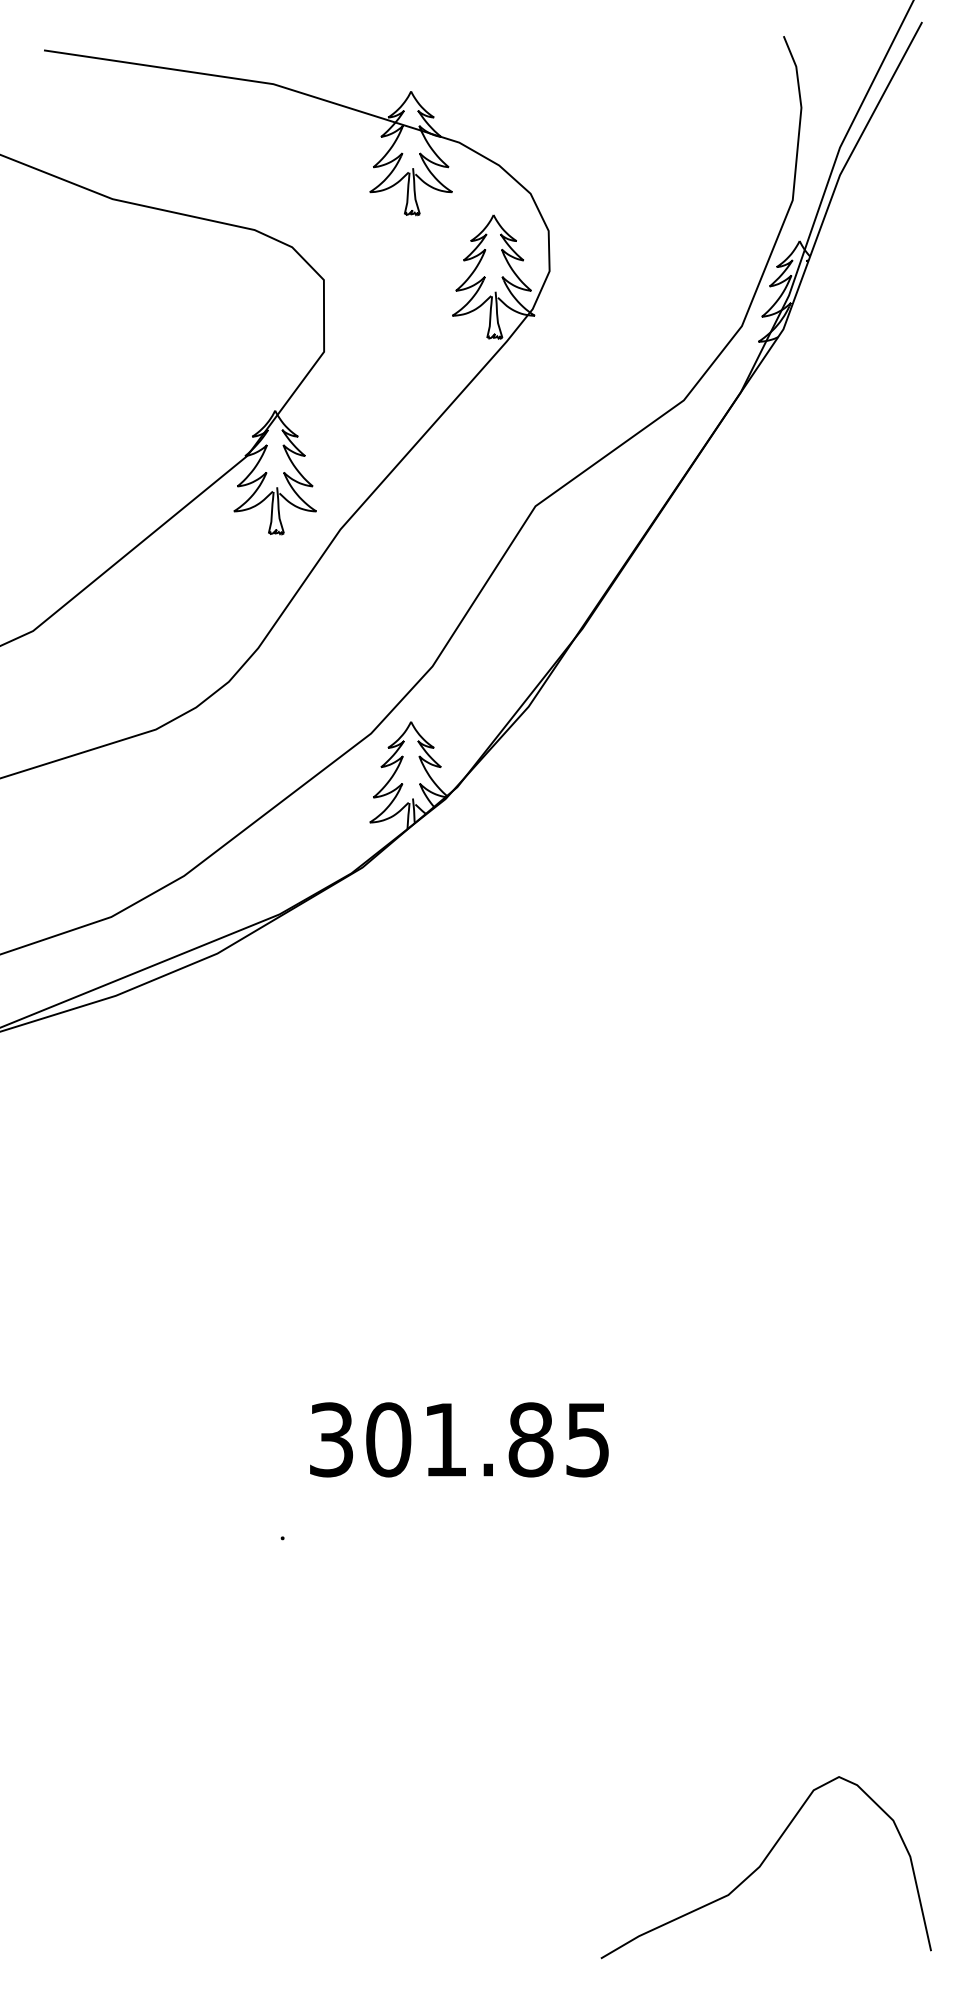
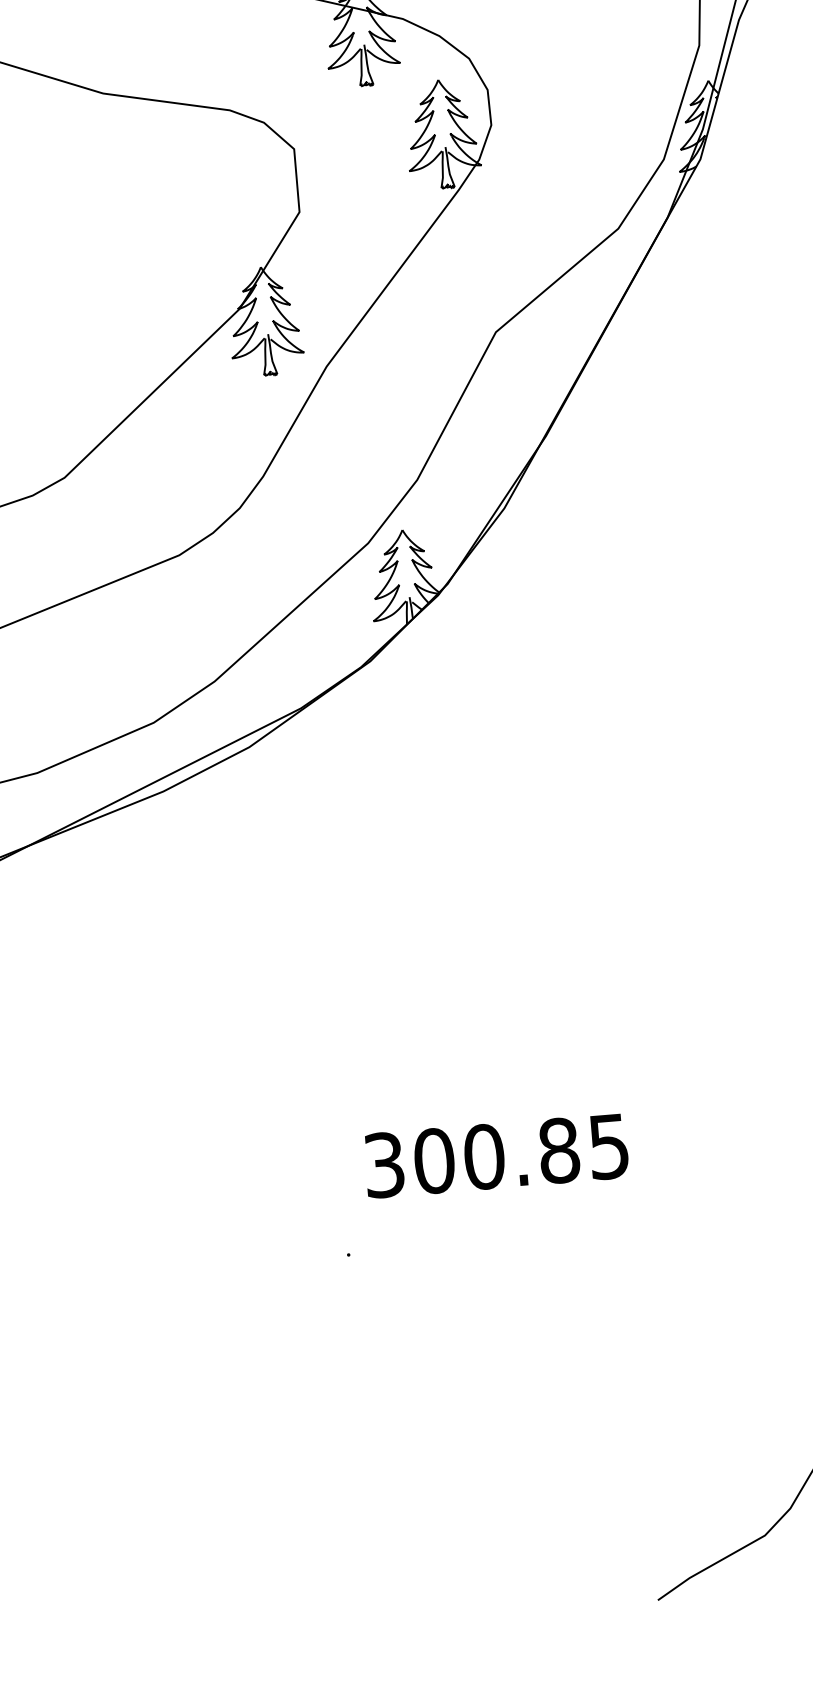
text: (445, 1439) -> (484, 1156), 301.85 -> 300.85

